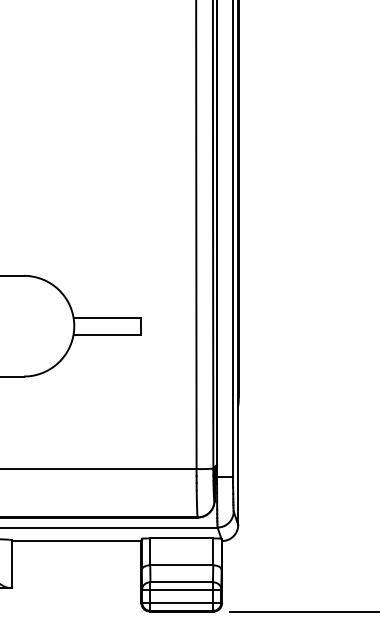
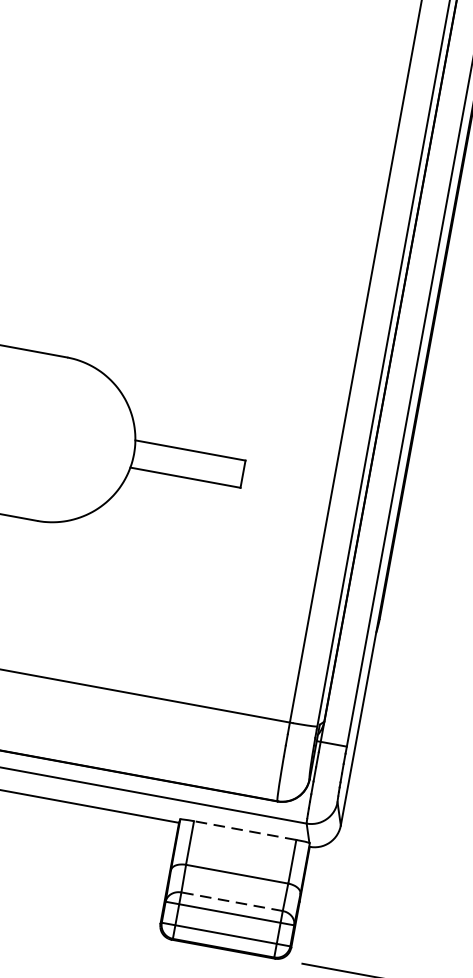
line: (181, 538) -> (244, 830), solid -> dashed
line: (181, 582) -> (231, 902), solid -> dashed

